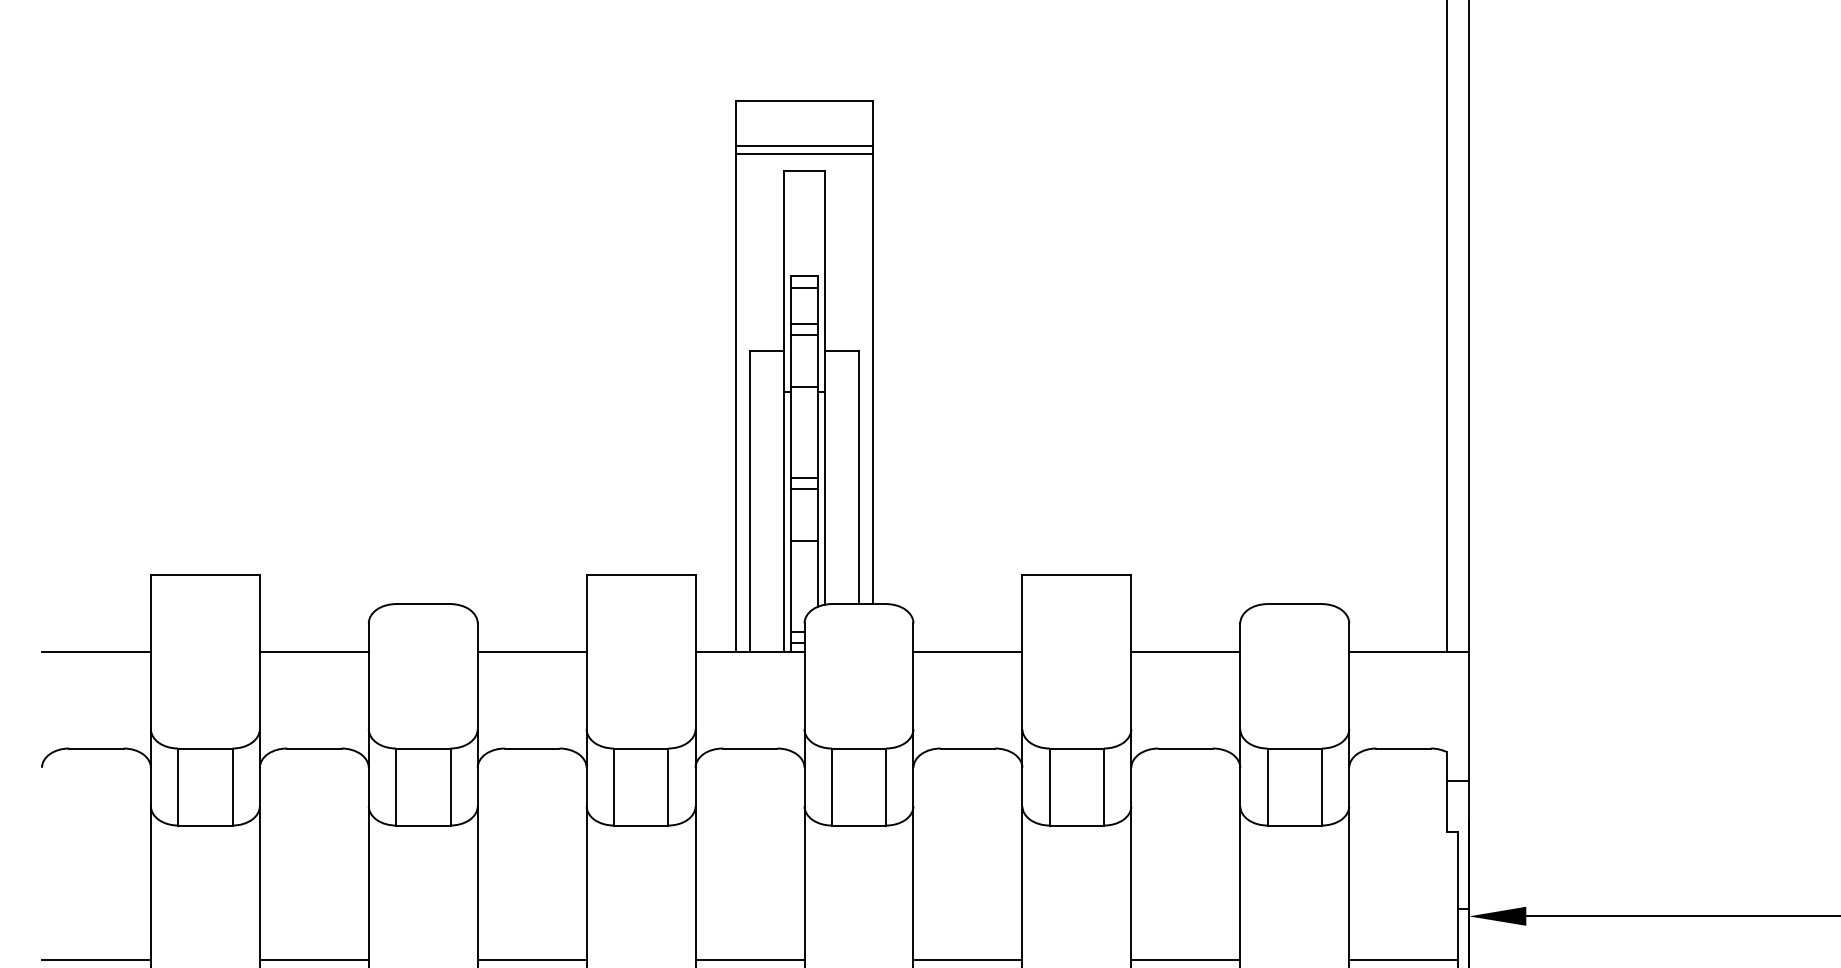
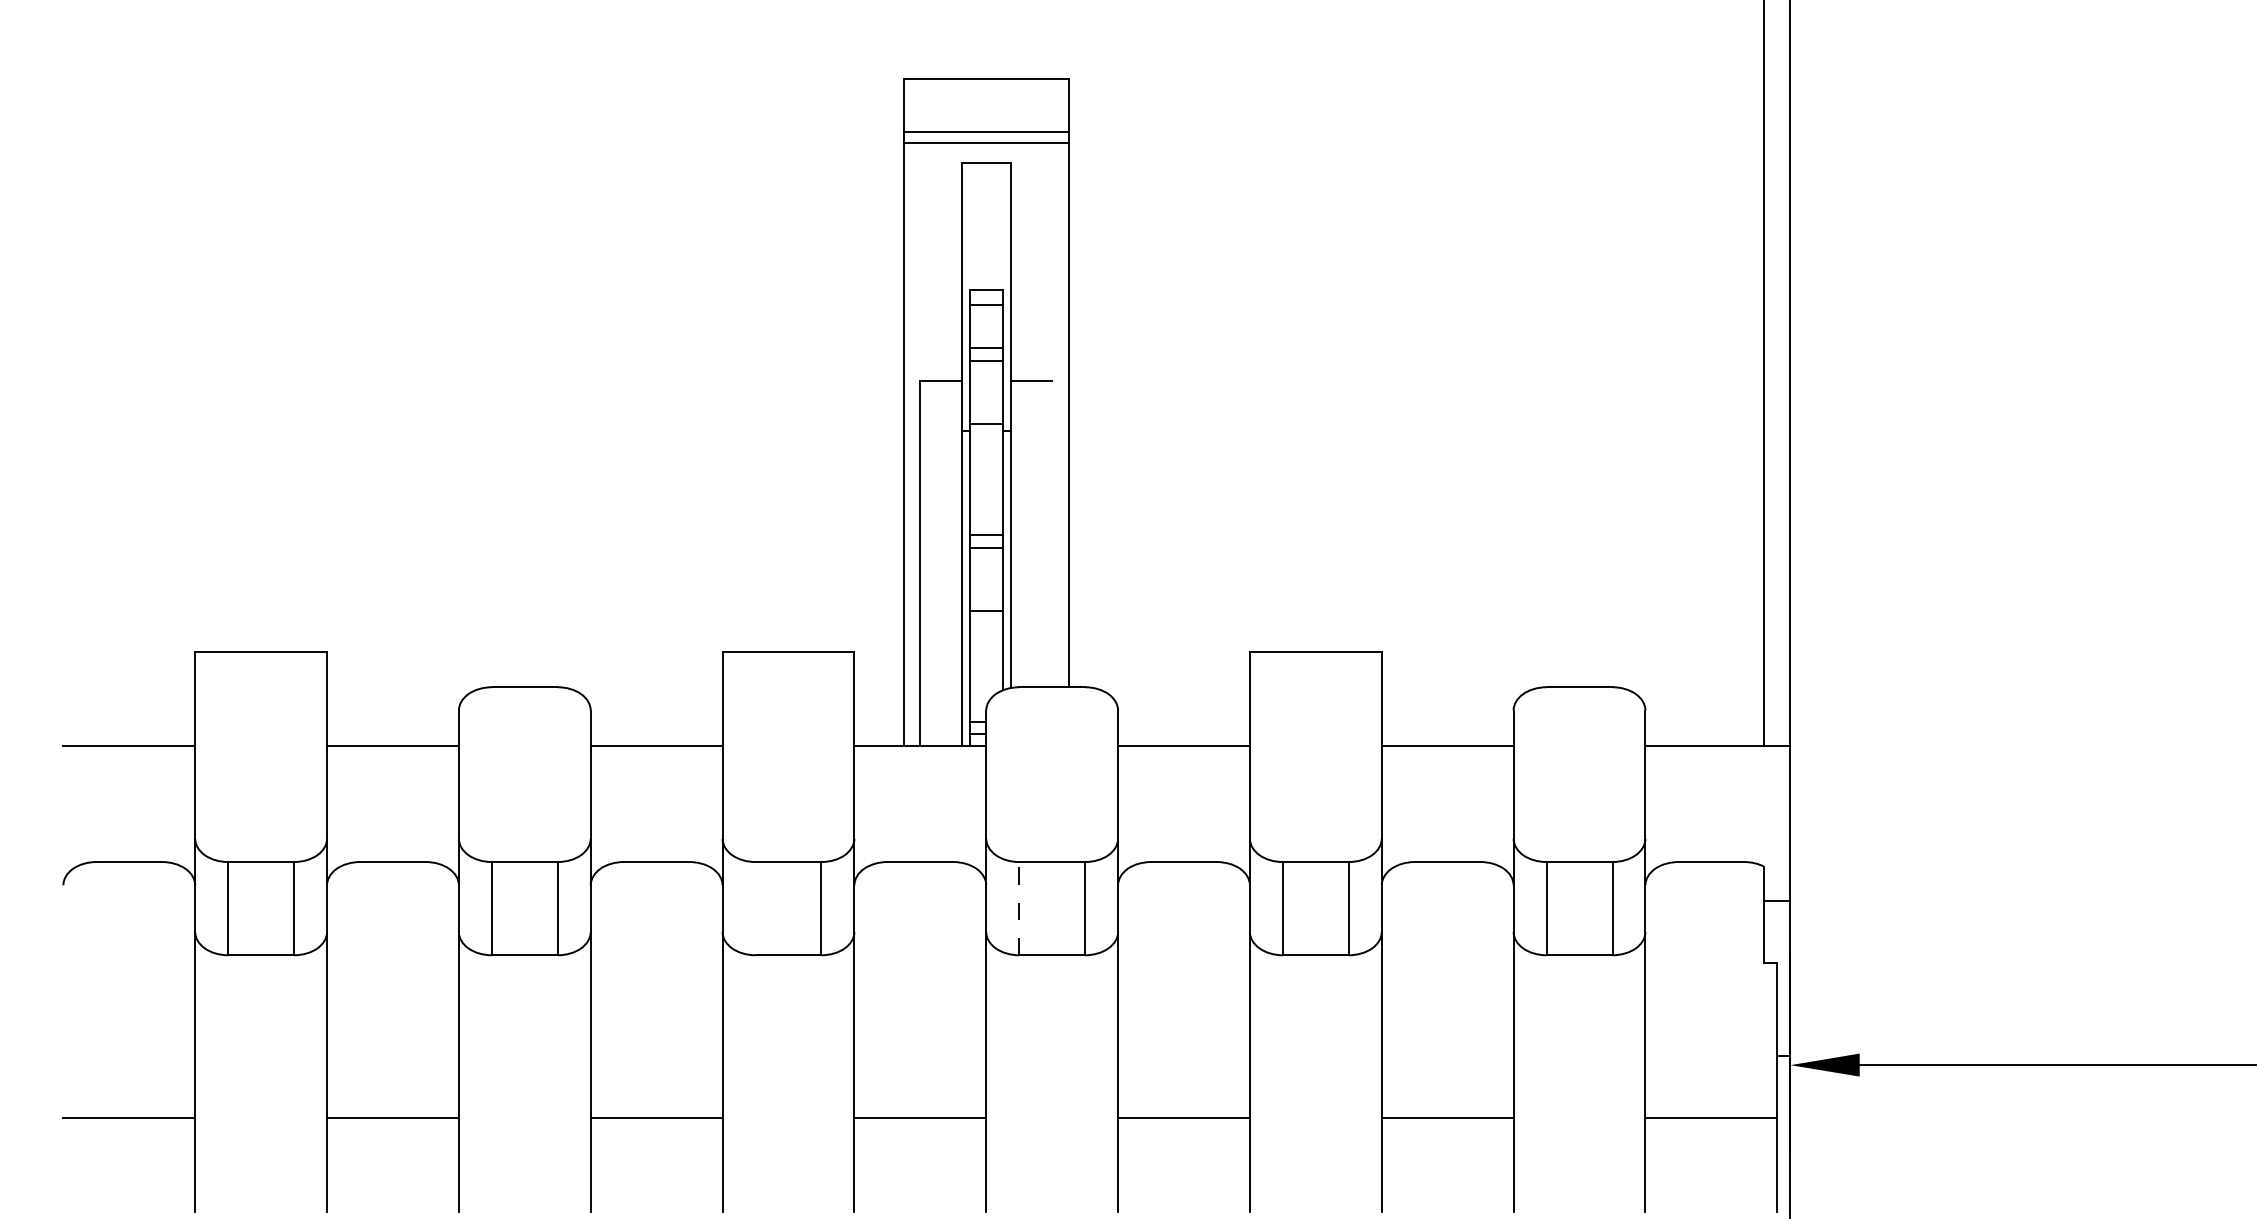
line: (859, 477) -> (1052, 534), removed
line: (613, 786) -> (755, 908), removed
line: (832, 786) -> (1019, 908), solid -> dashed

